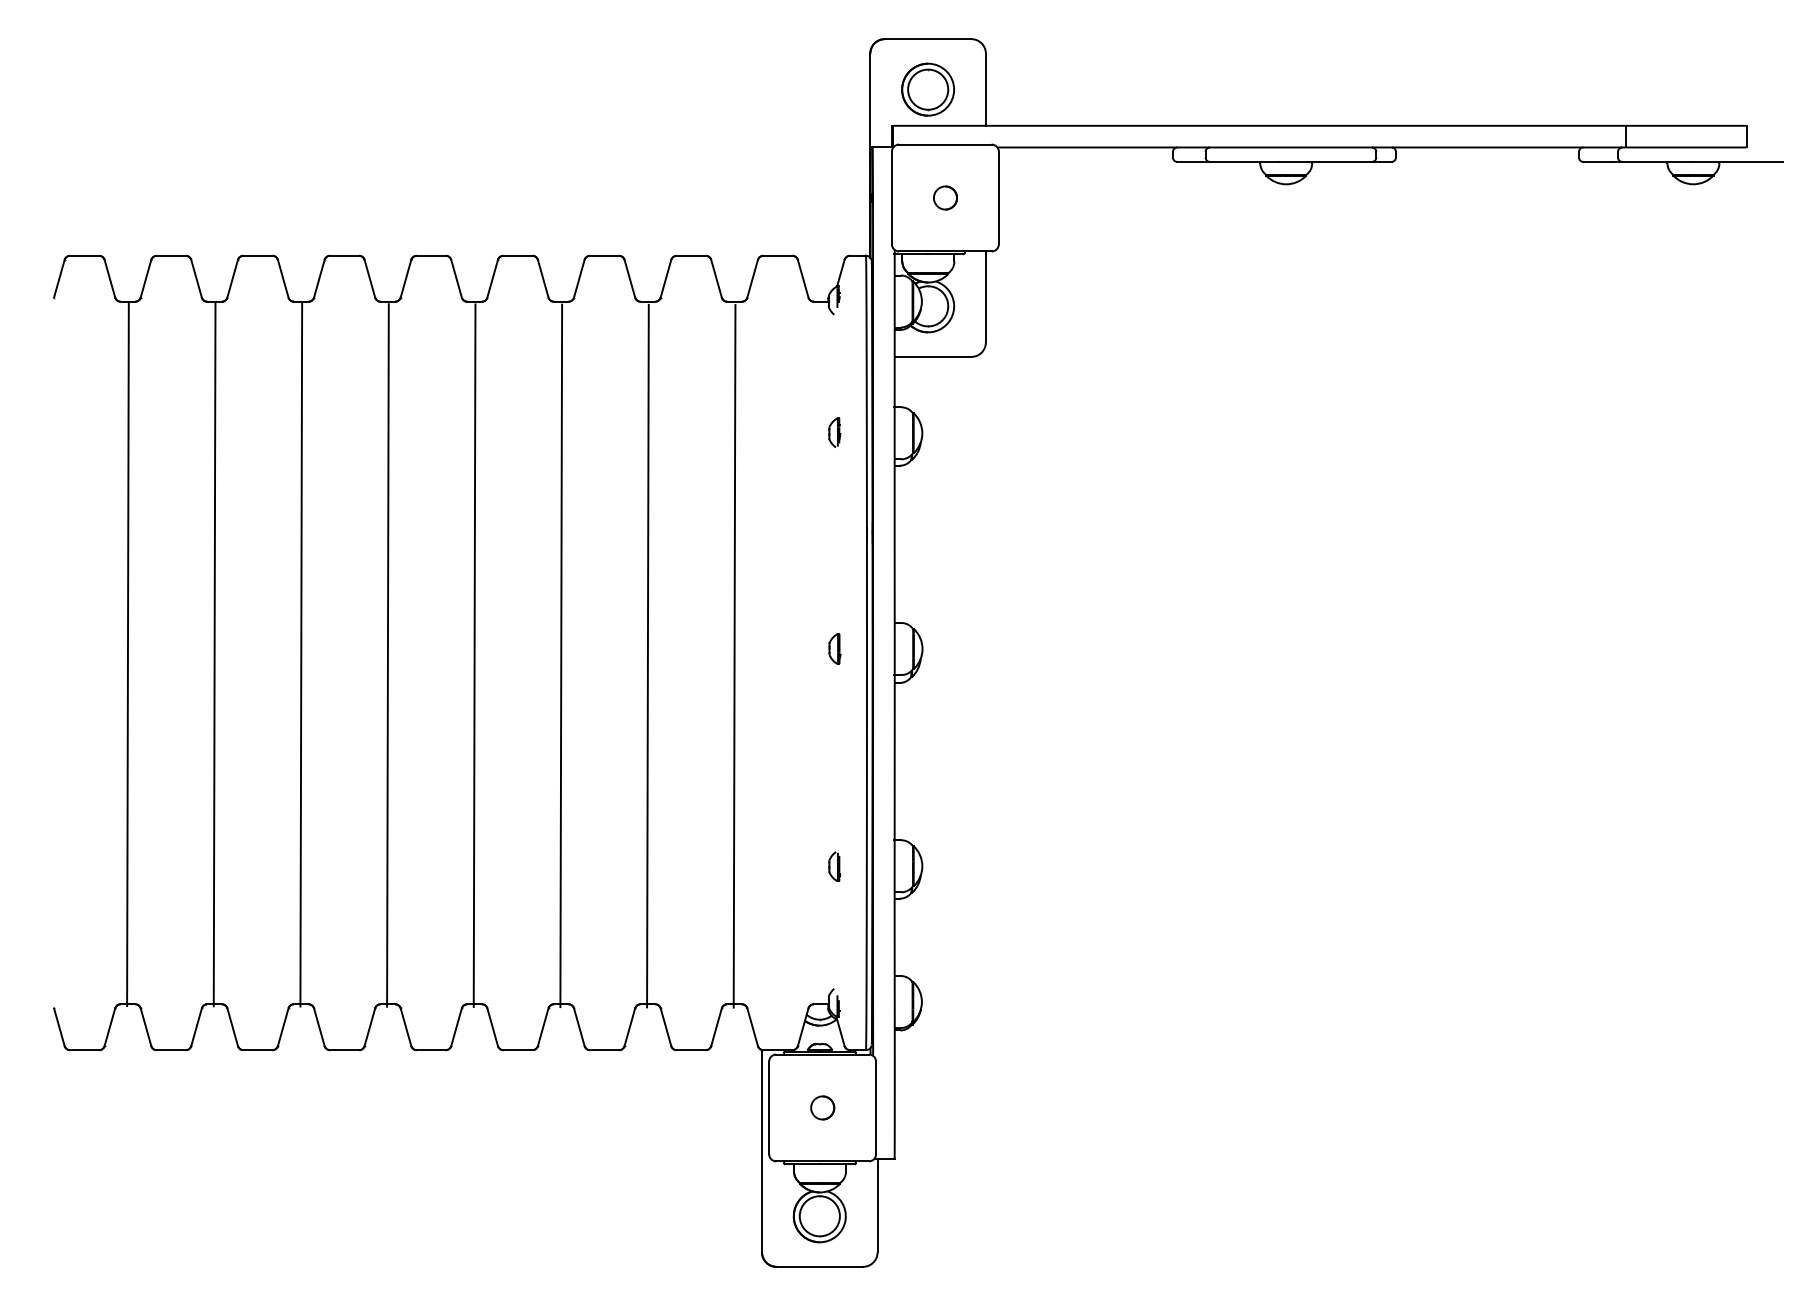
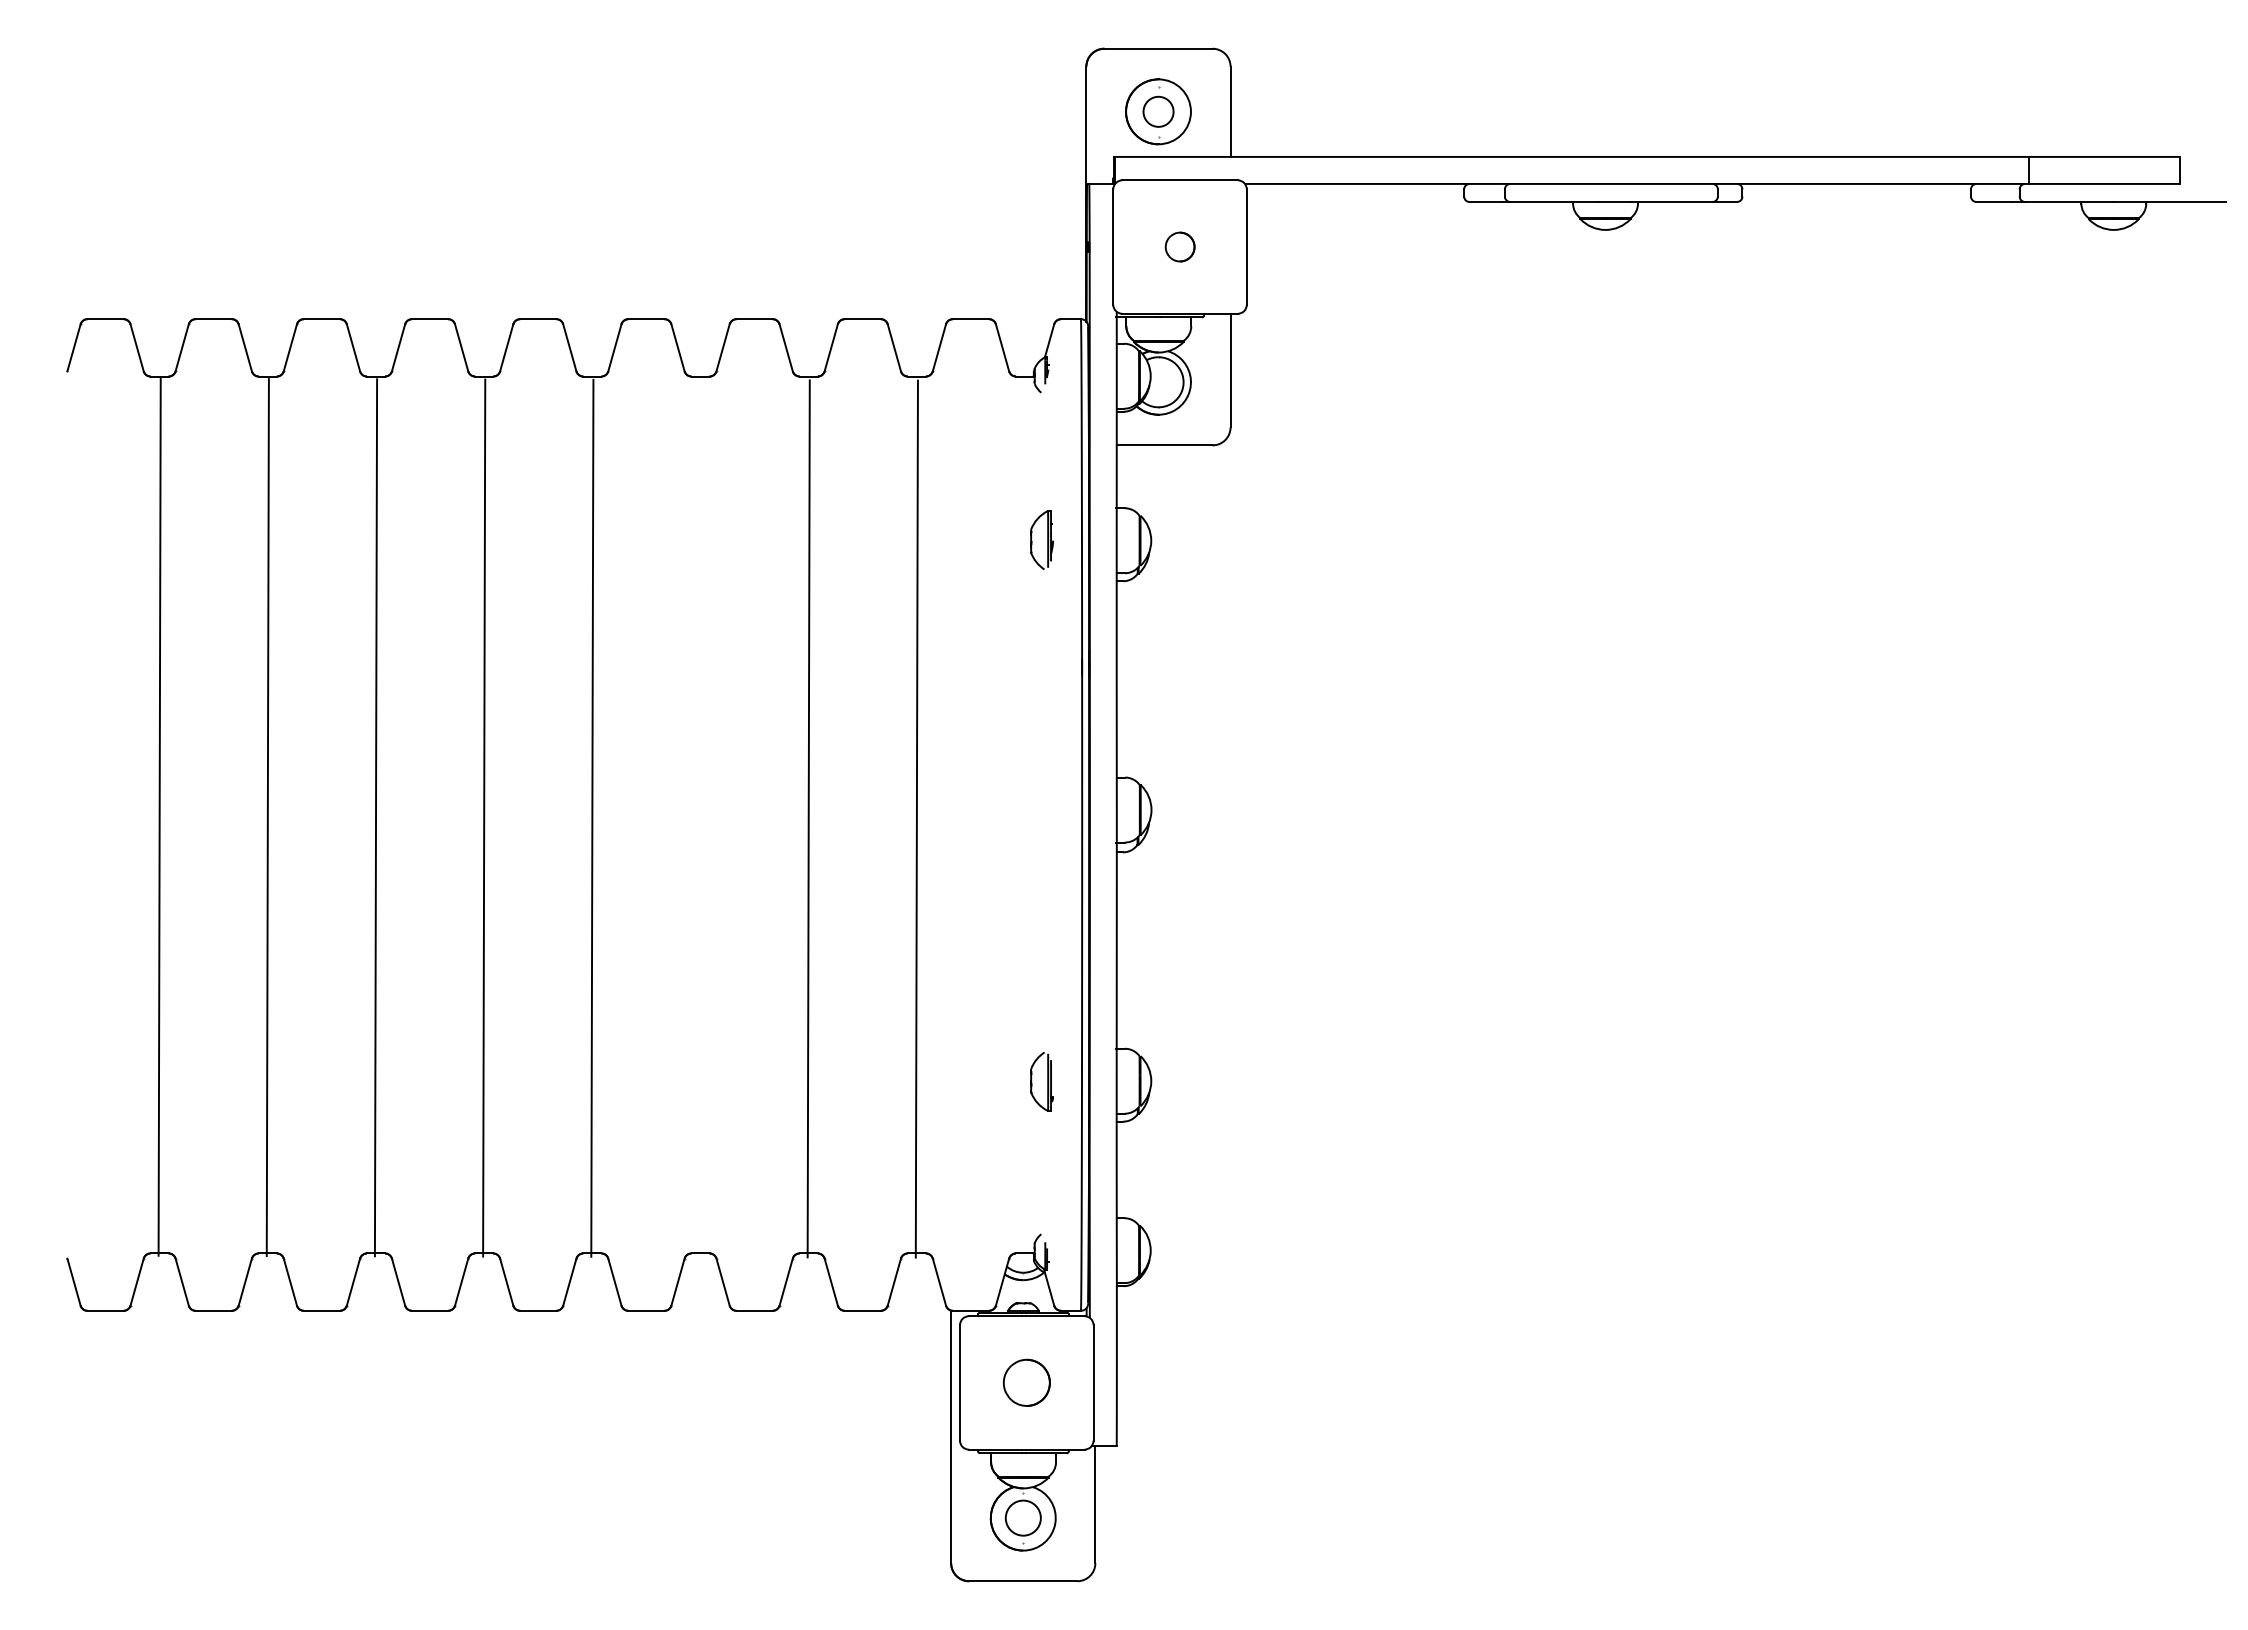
circle: (928, 89) -> (1158, 111), size x0.6
part: (834, 432) -> (1041, 539), size x1.6
part: (835, 648) -> (1042, 809), removed
line: (561, 655) -> (700, 818), removed
part: (834, 866) -> (1041, 1081), size x1.6
part: (822, 1107) -> (1026, 1382), size x1.6
circle: (819, 1216) -> (1023, 1518), size x0.7

